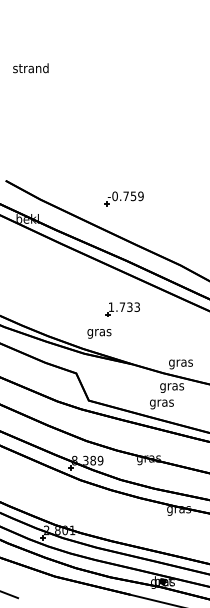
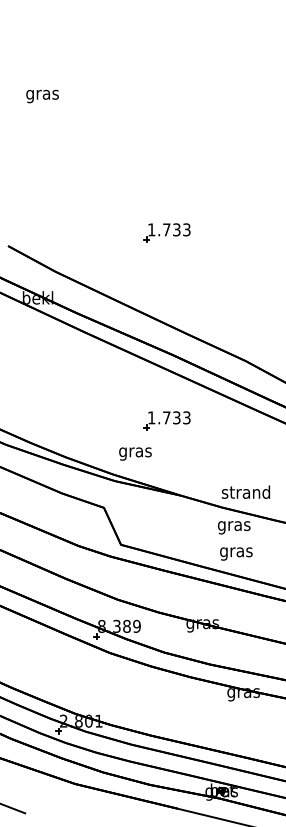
text: (31, 69) -> (42, 94), strand -> gras
part: (122, 170) -> (166, 232), added
part: (124, 198) -> (169, 270), removed
text: (180, 362) -> (245, 493), gras -> strand
text: (162, 404) -> (236, 553), moved

